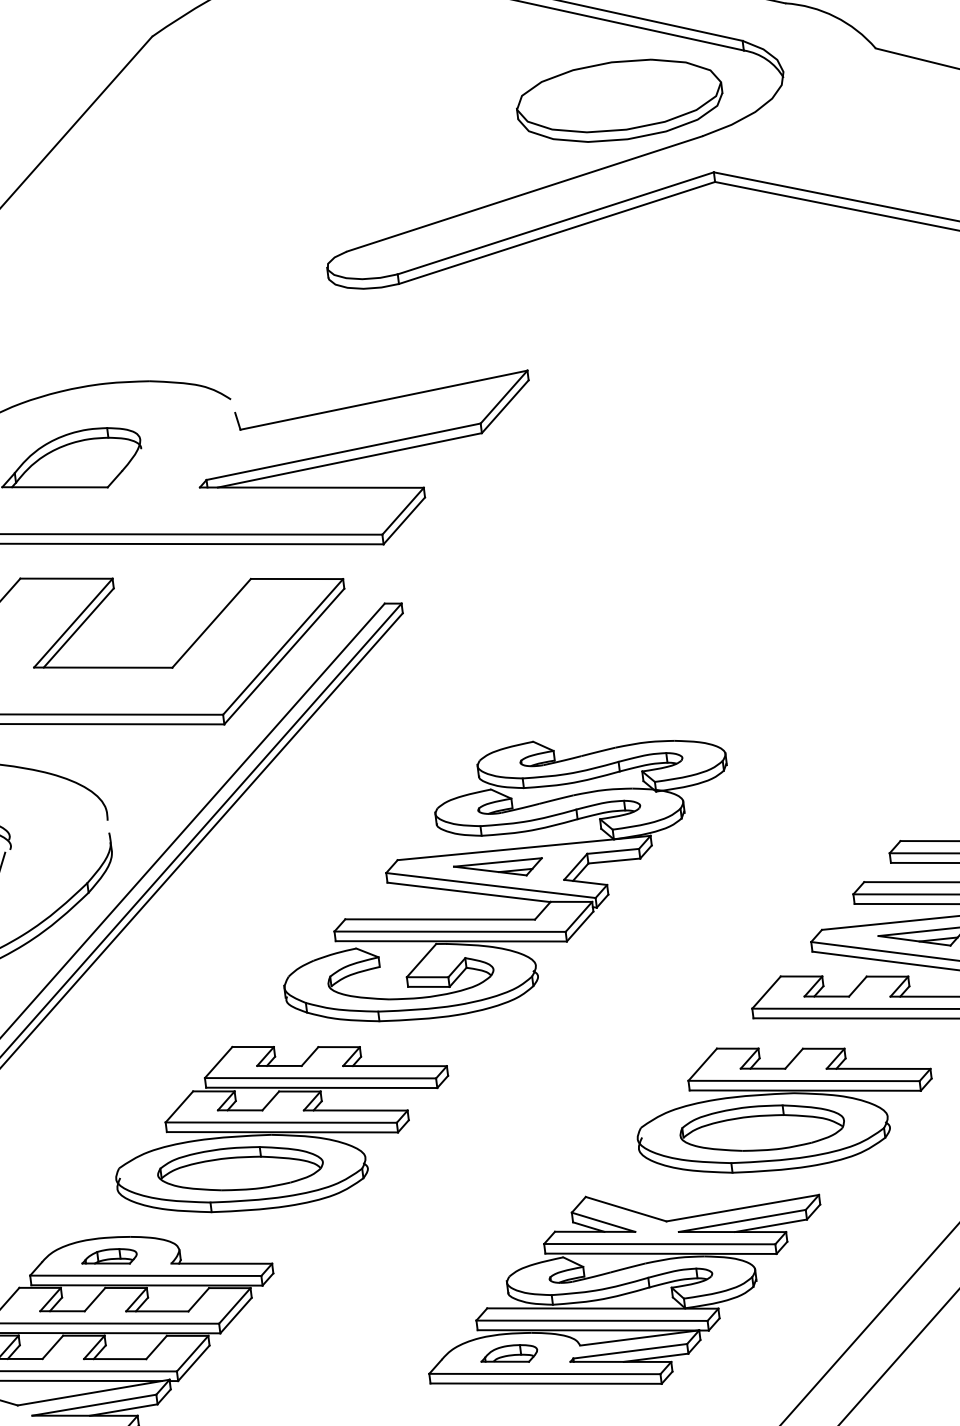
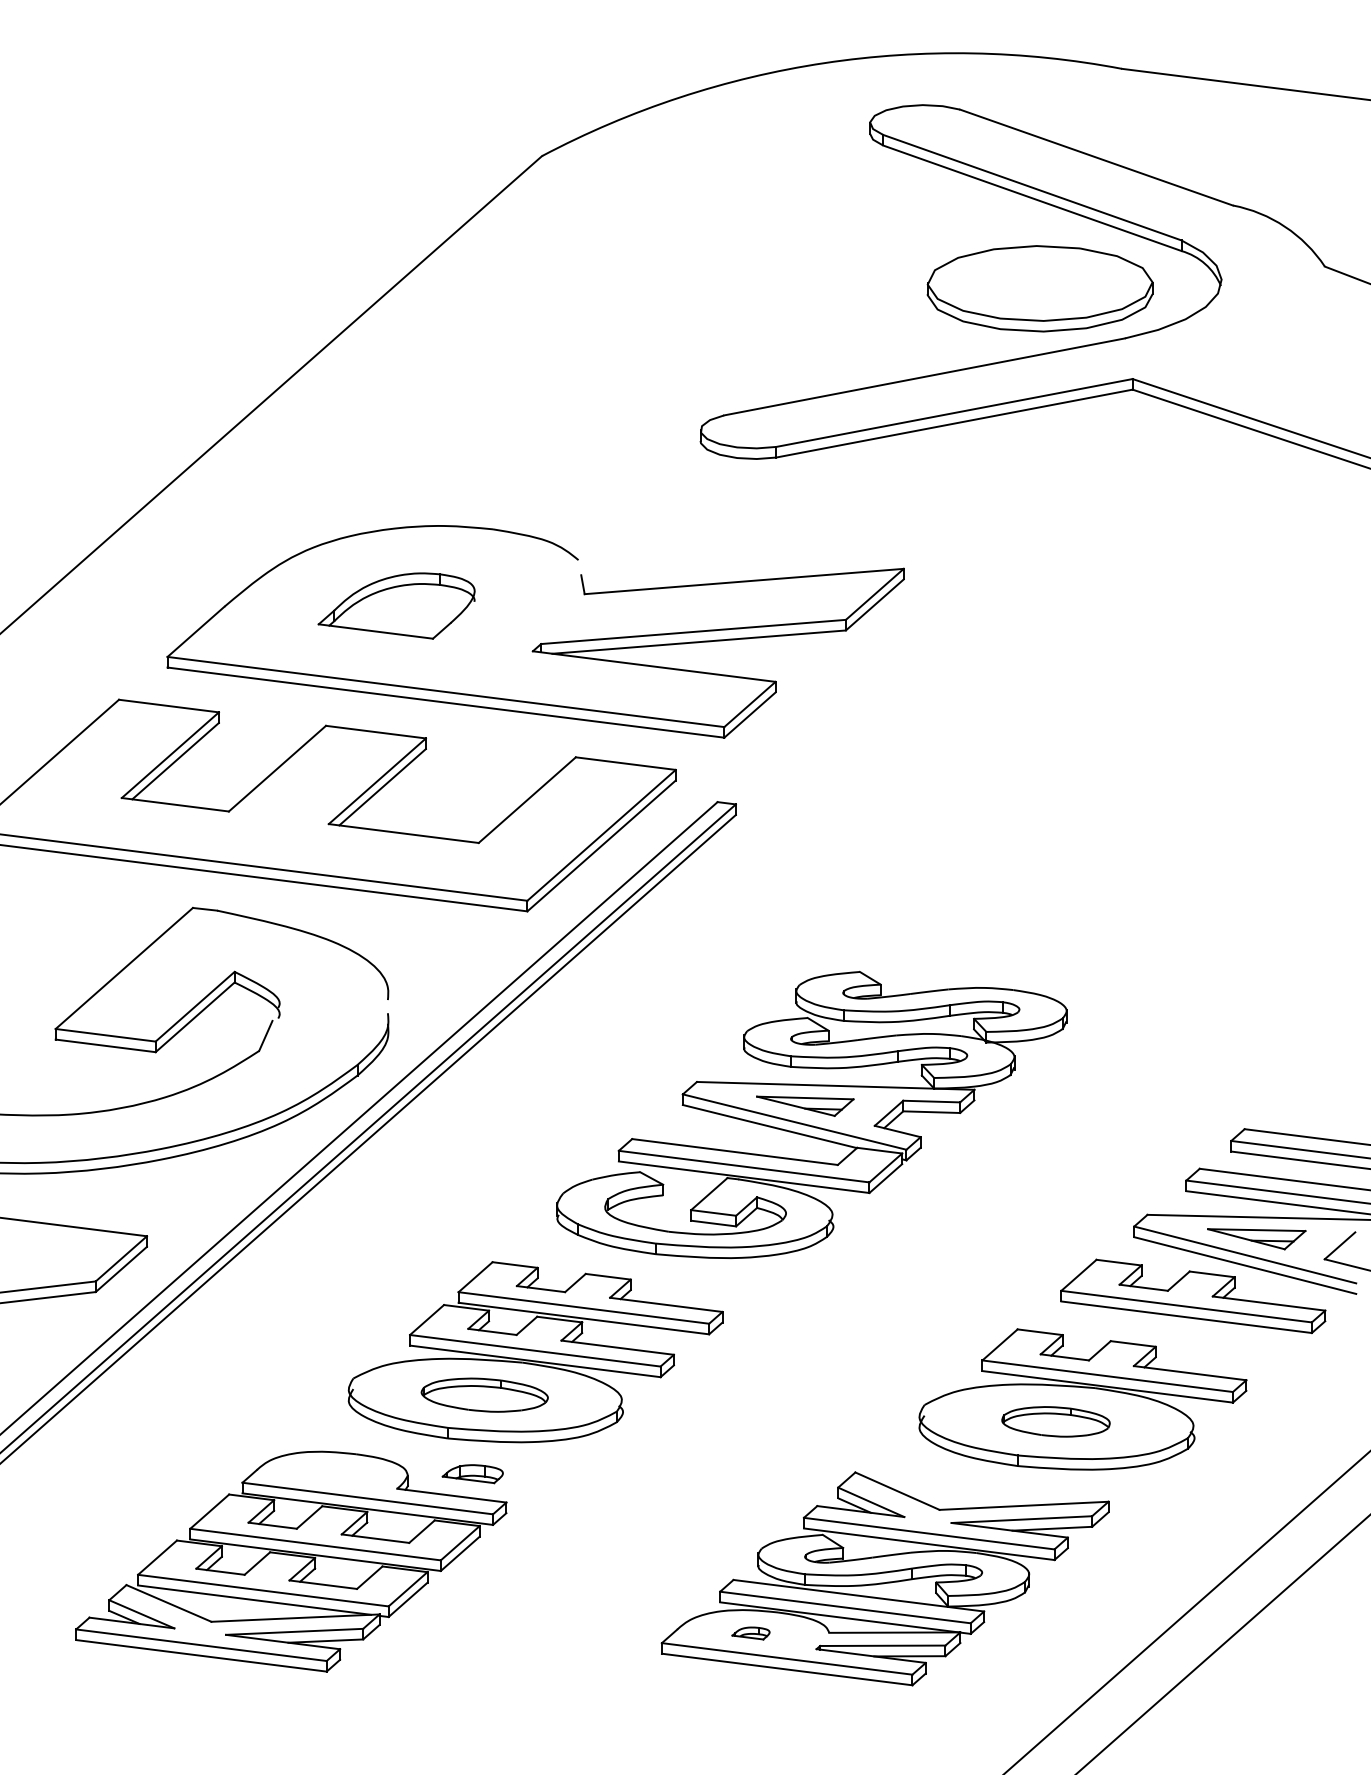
part: (761, 1128) -> (1055, 1421), size x0.6
part: (240, 1168) -> (484, 1394), size x0.7
part: (109, 1258) -> (472, 1474), moved
part: (508, 1355) -> (750, 1633), size x0.6

